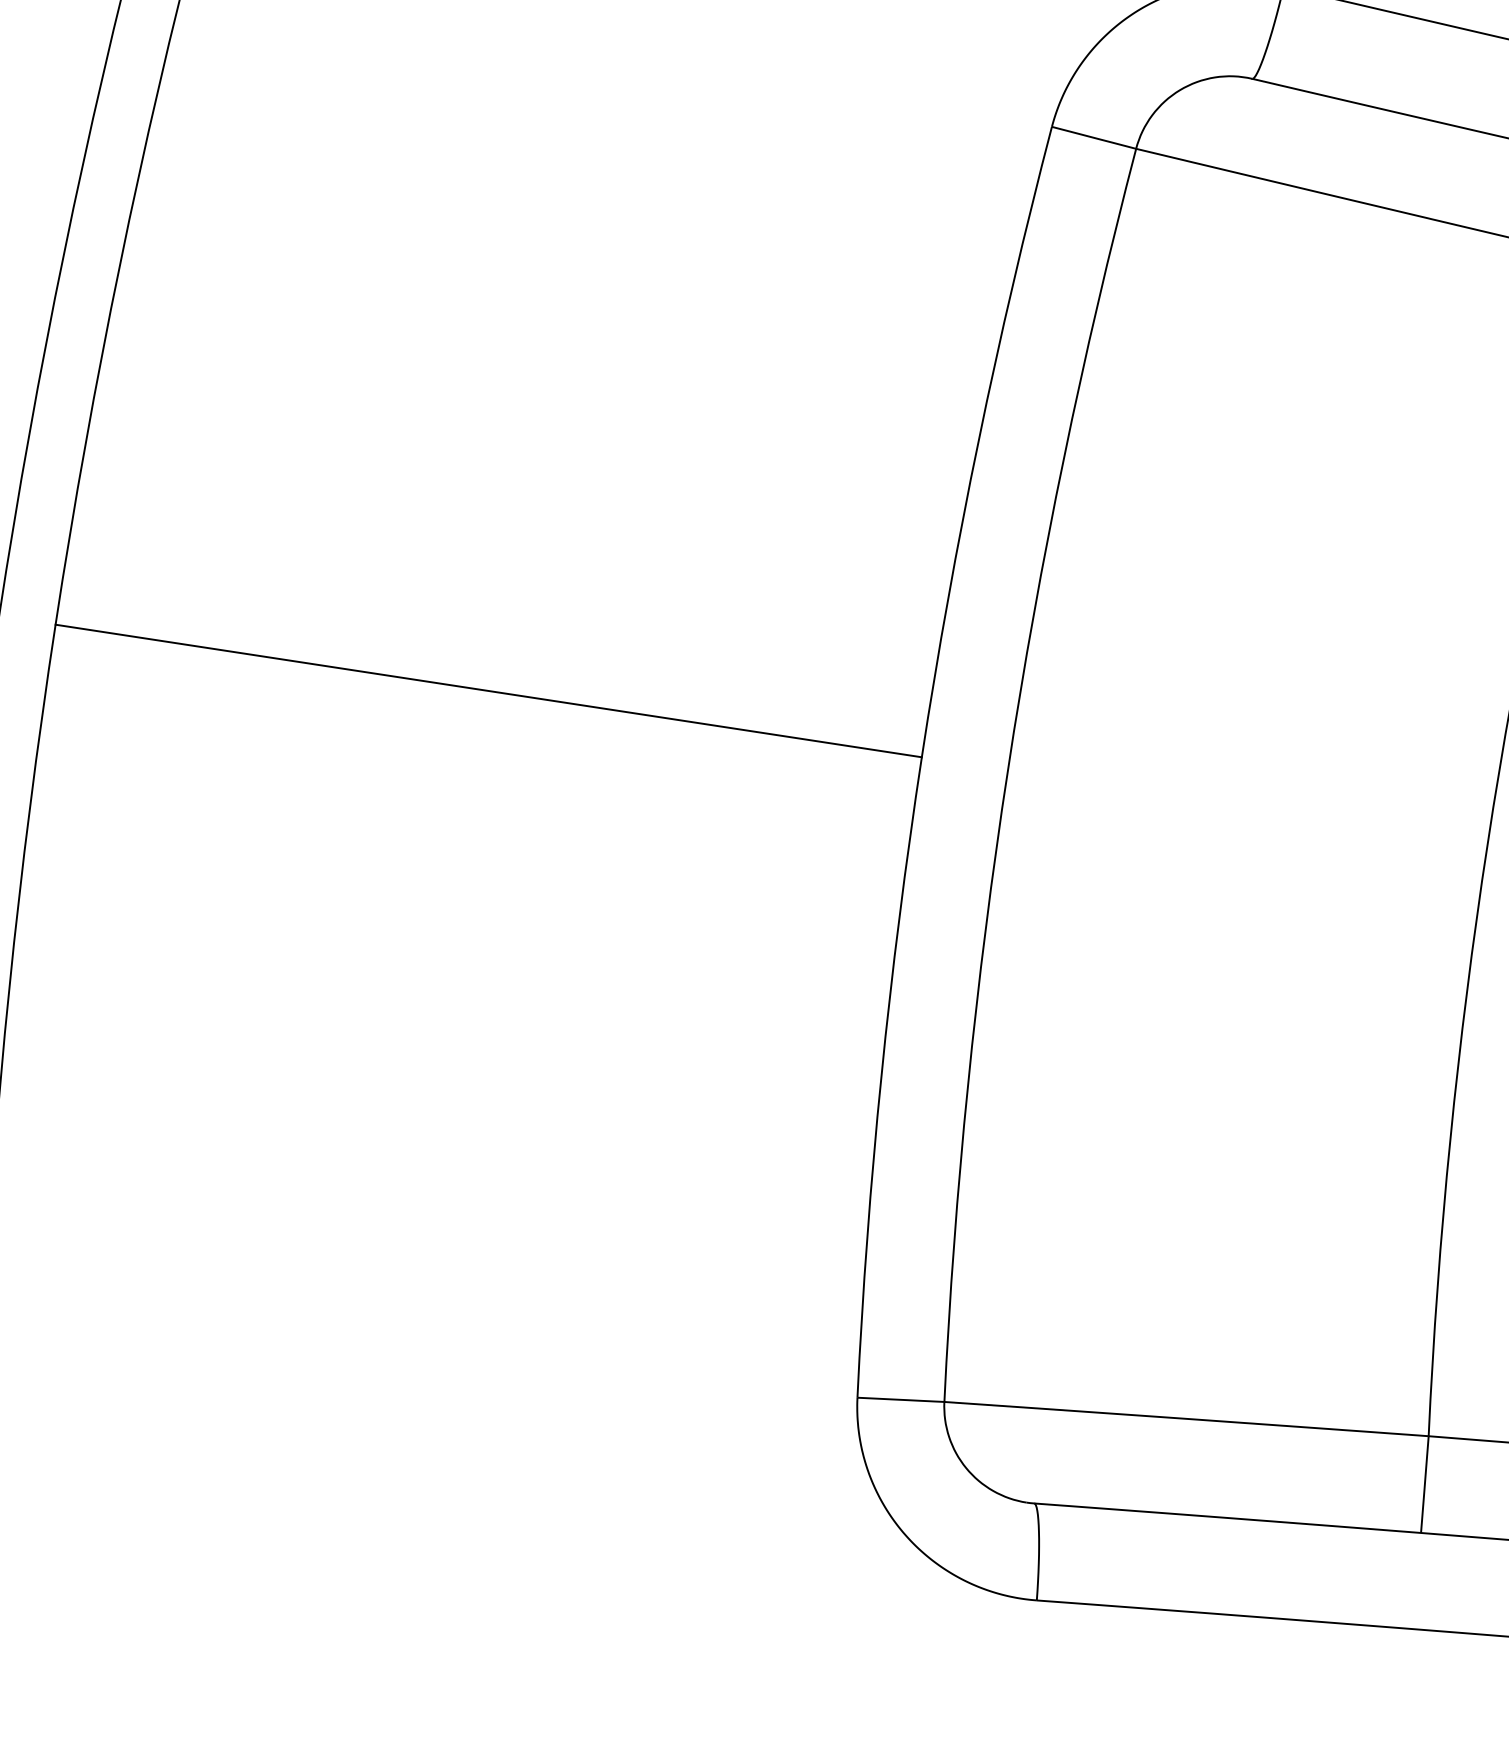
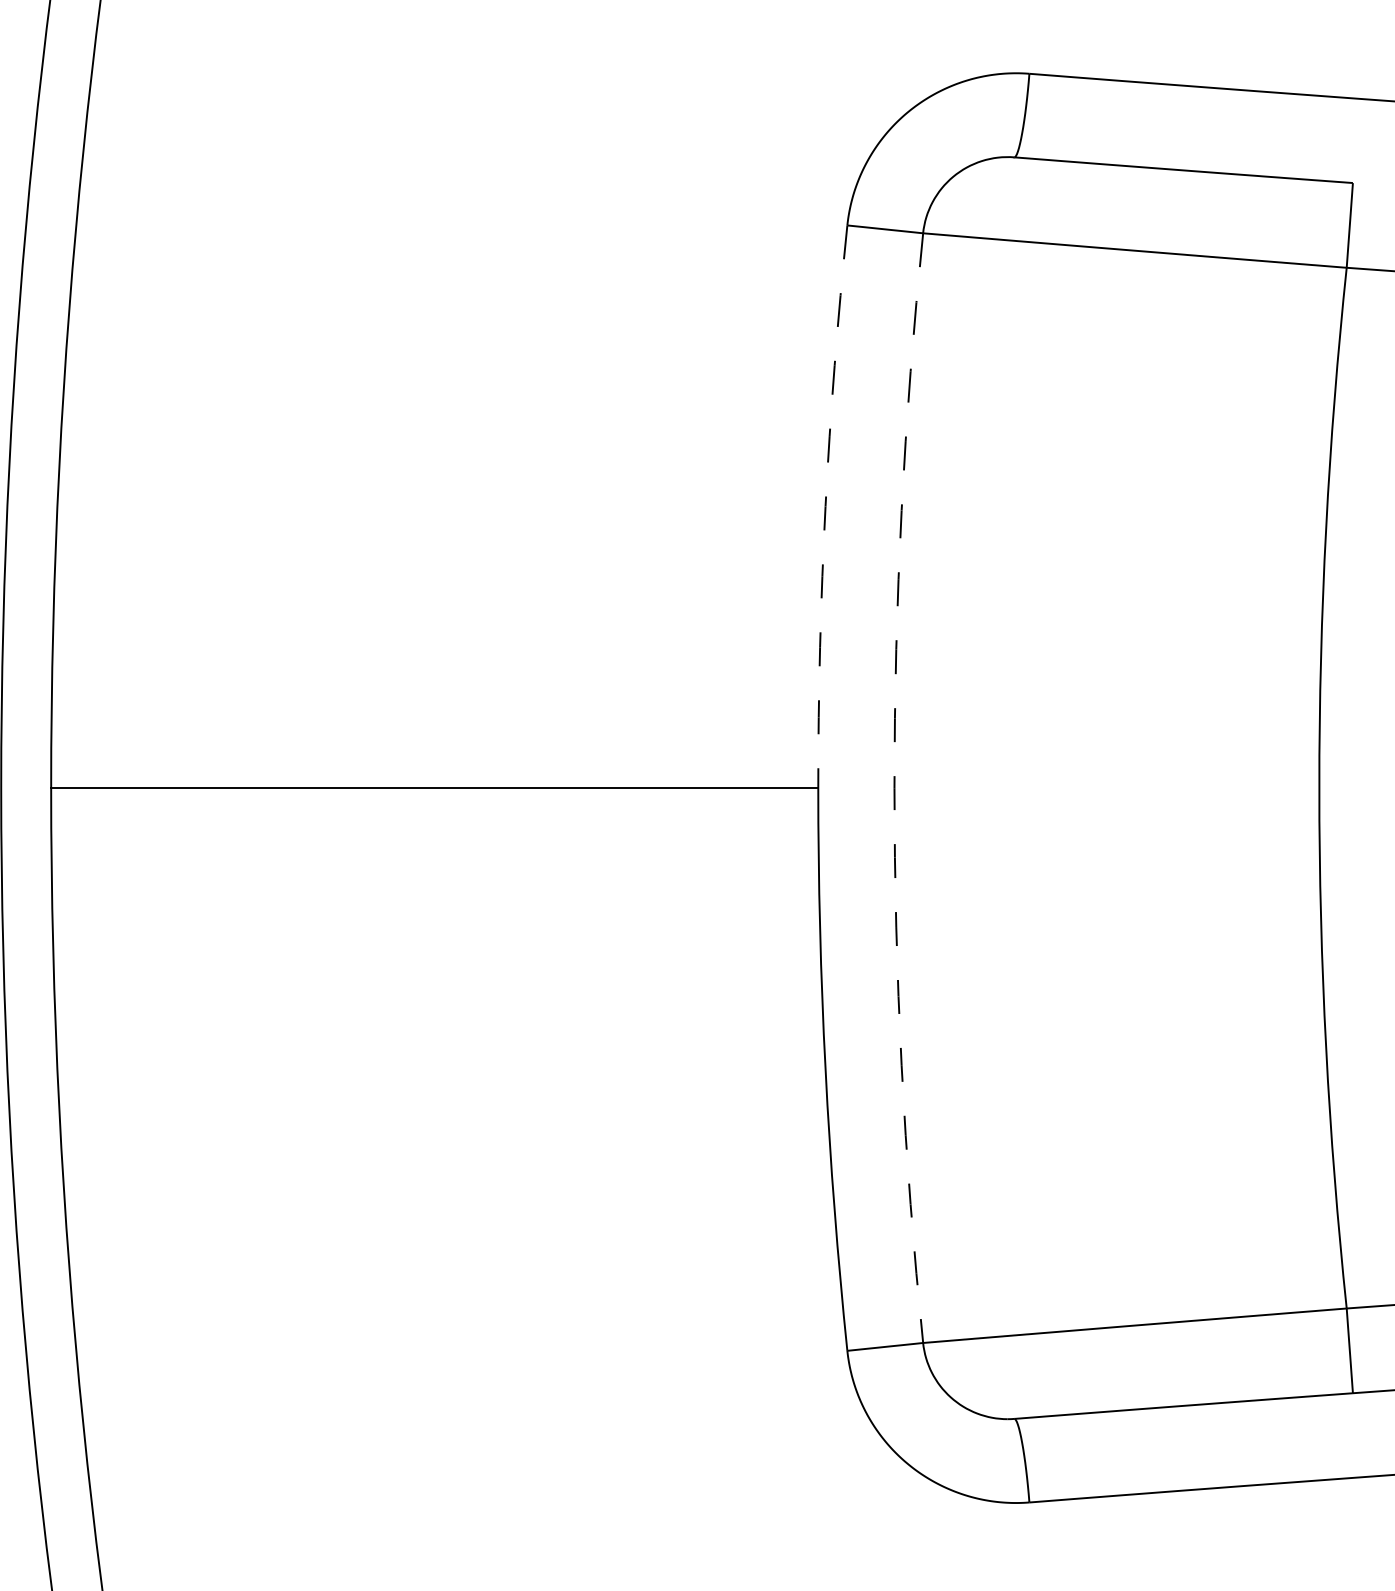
arc: (978, 440) -> (825, 506), solid -> dashed
arc: (1007, 770) -> (894, 788), solid -> dashed

